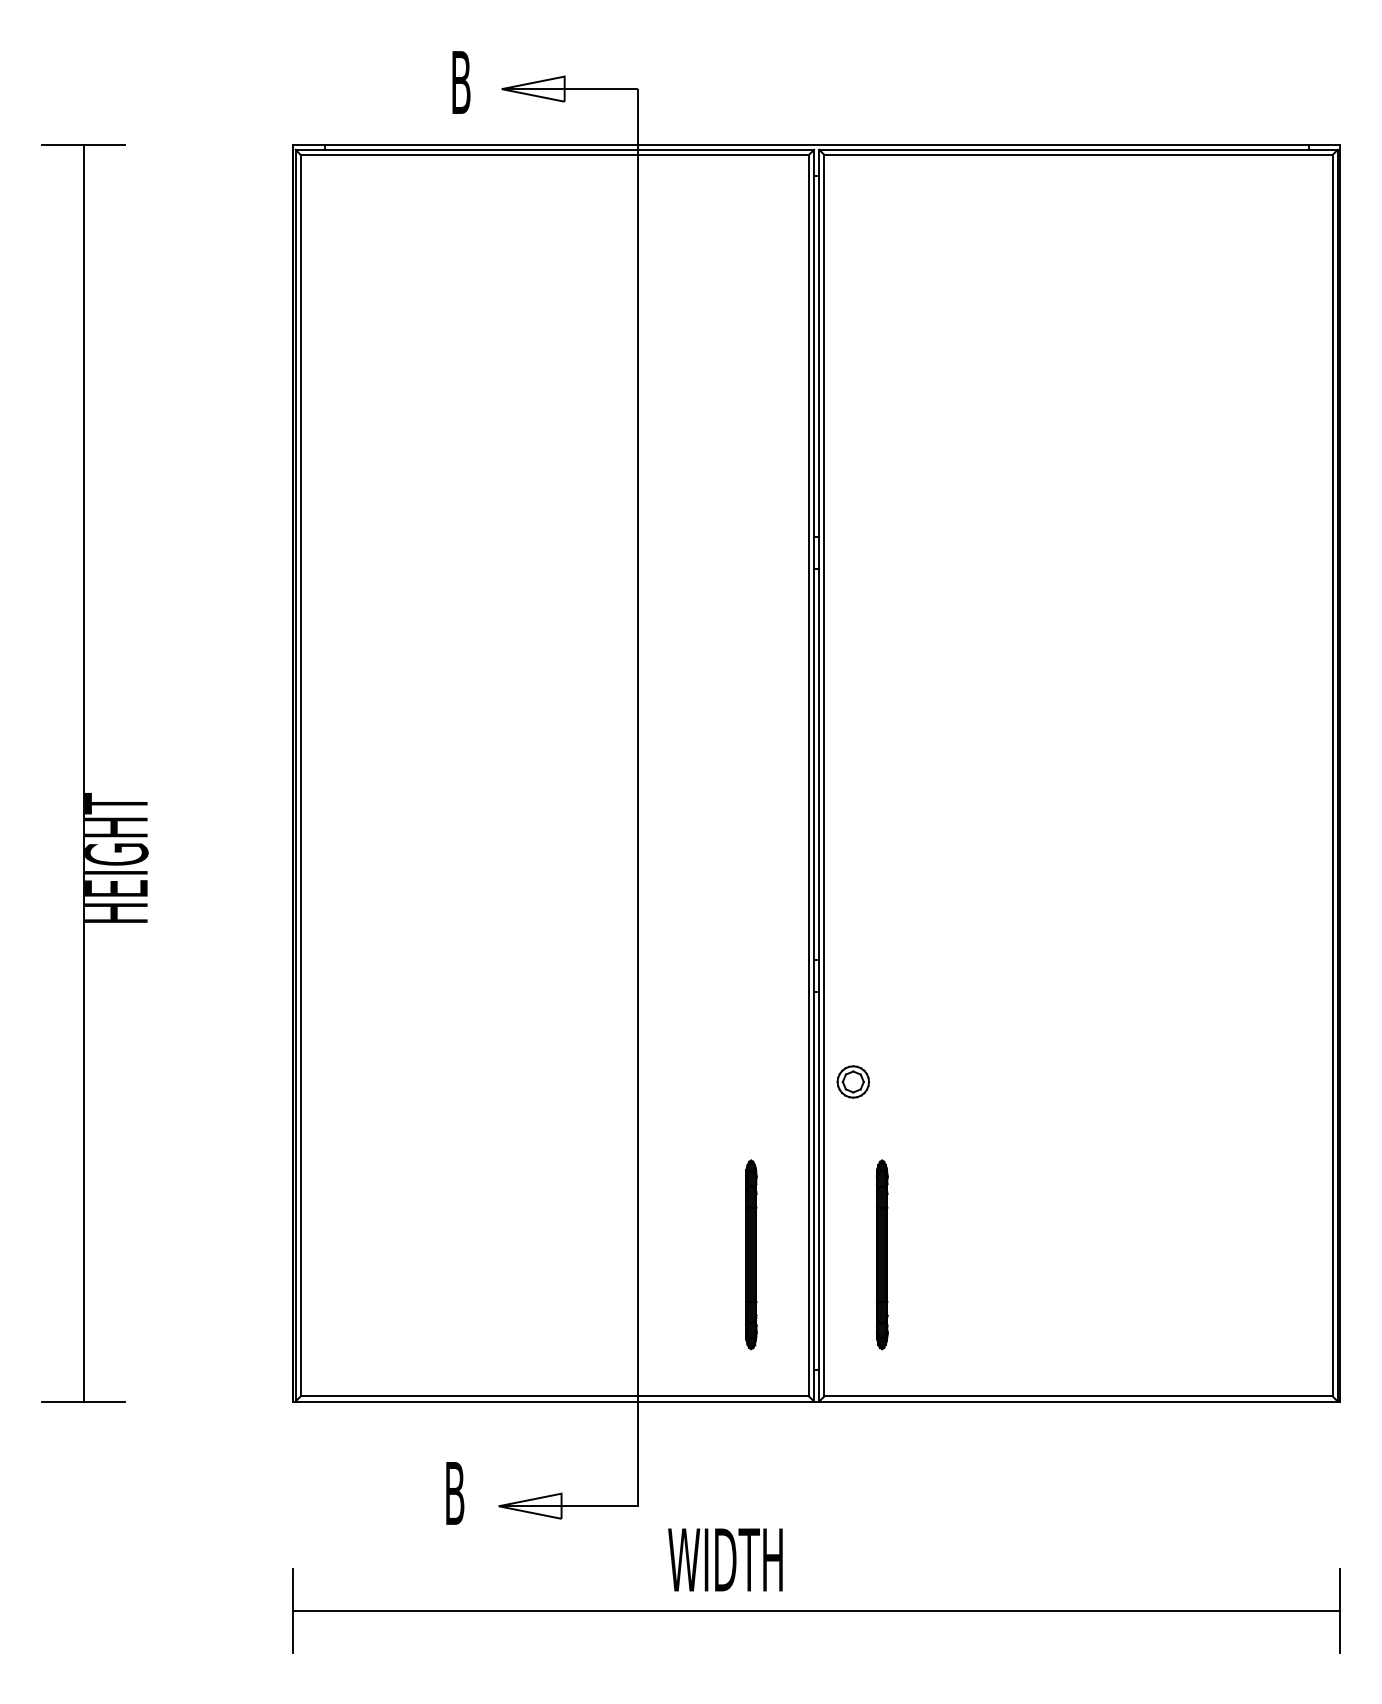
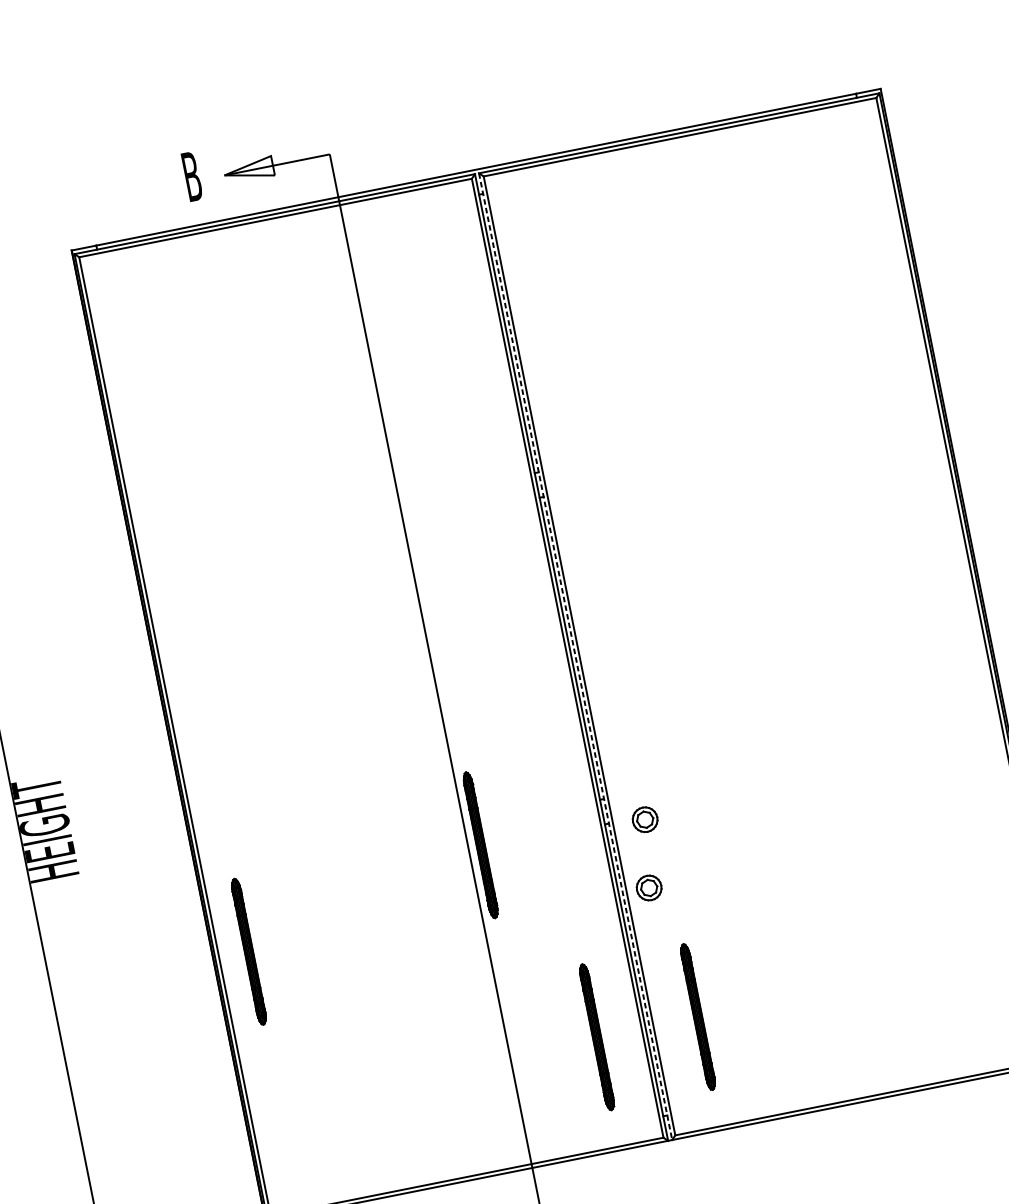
line: (819, 775) -> (575, 656), solid -> dashed
part: (654, 986) -> (480, 844), added
part: (864, 995) -> (644, 819), added
part: (338, 1061) -> (248, 951), added

